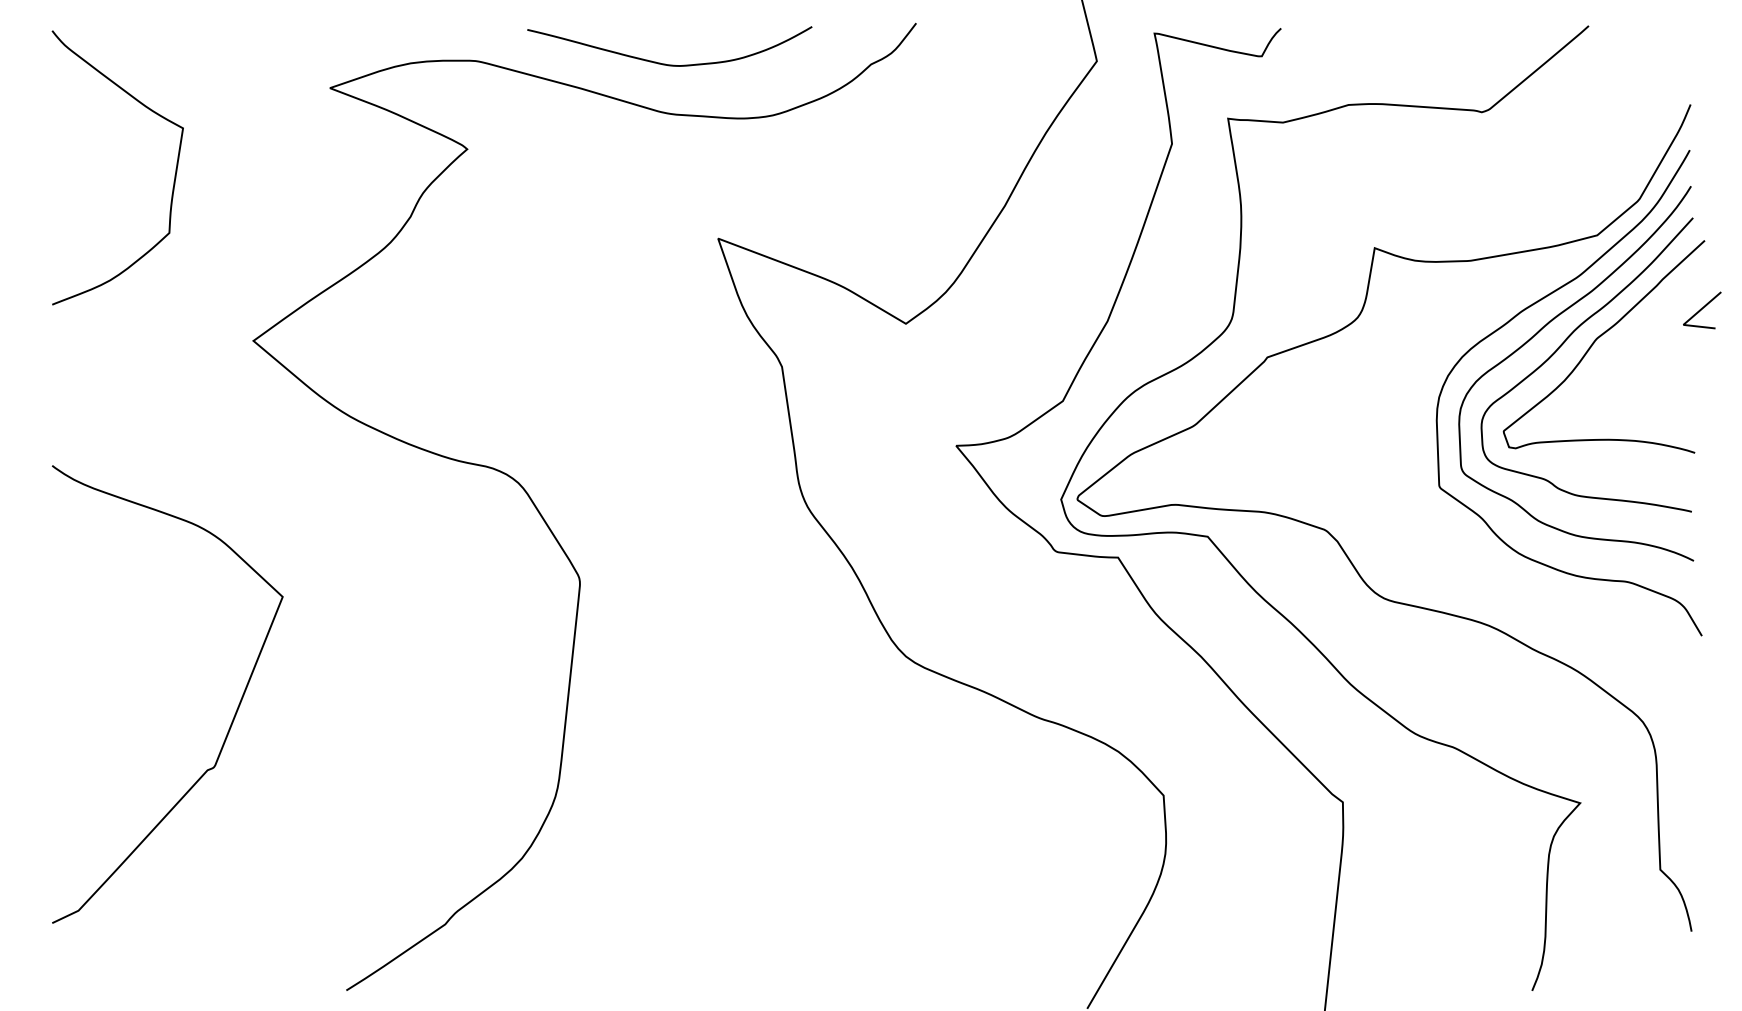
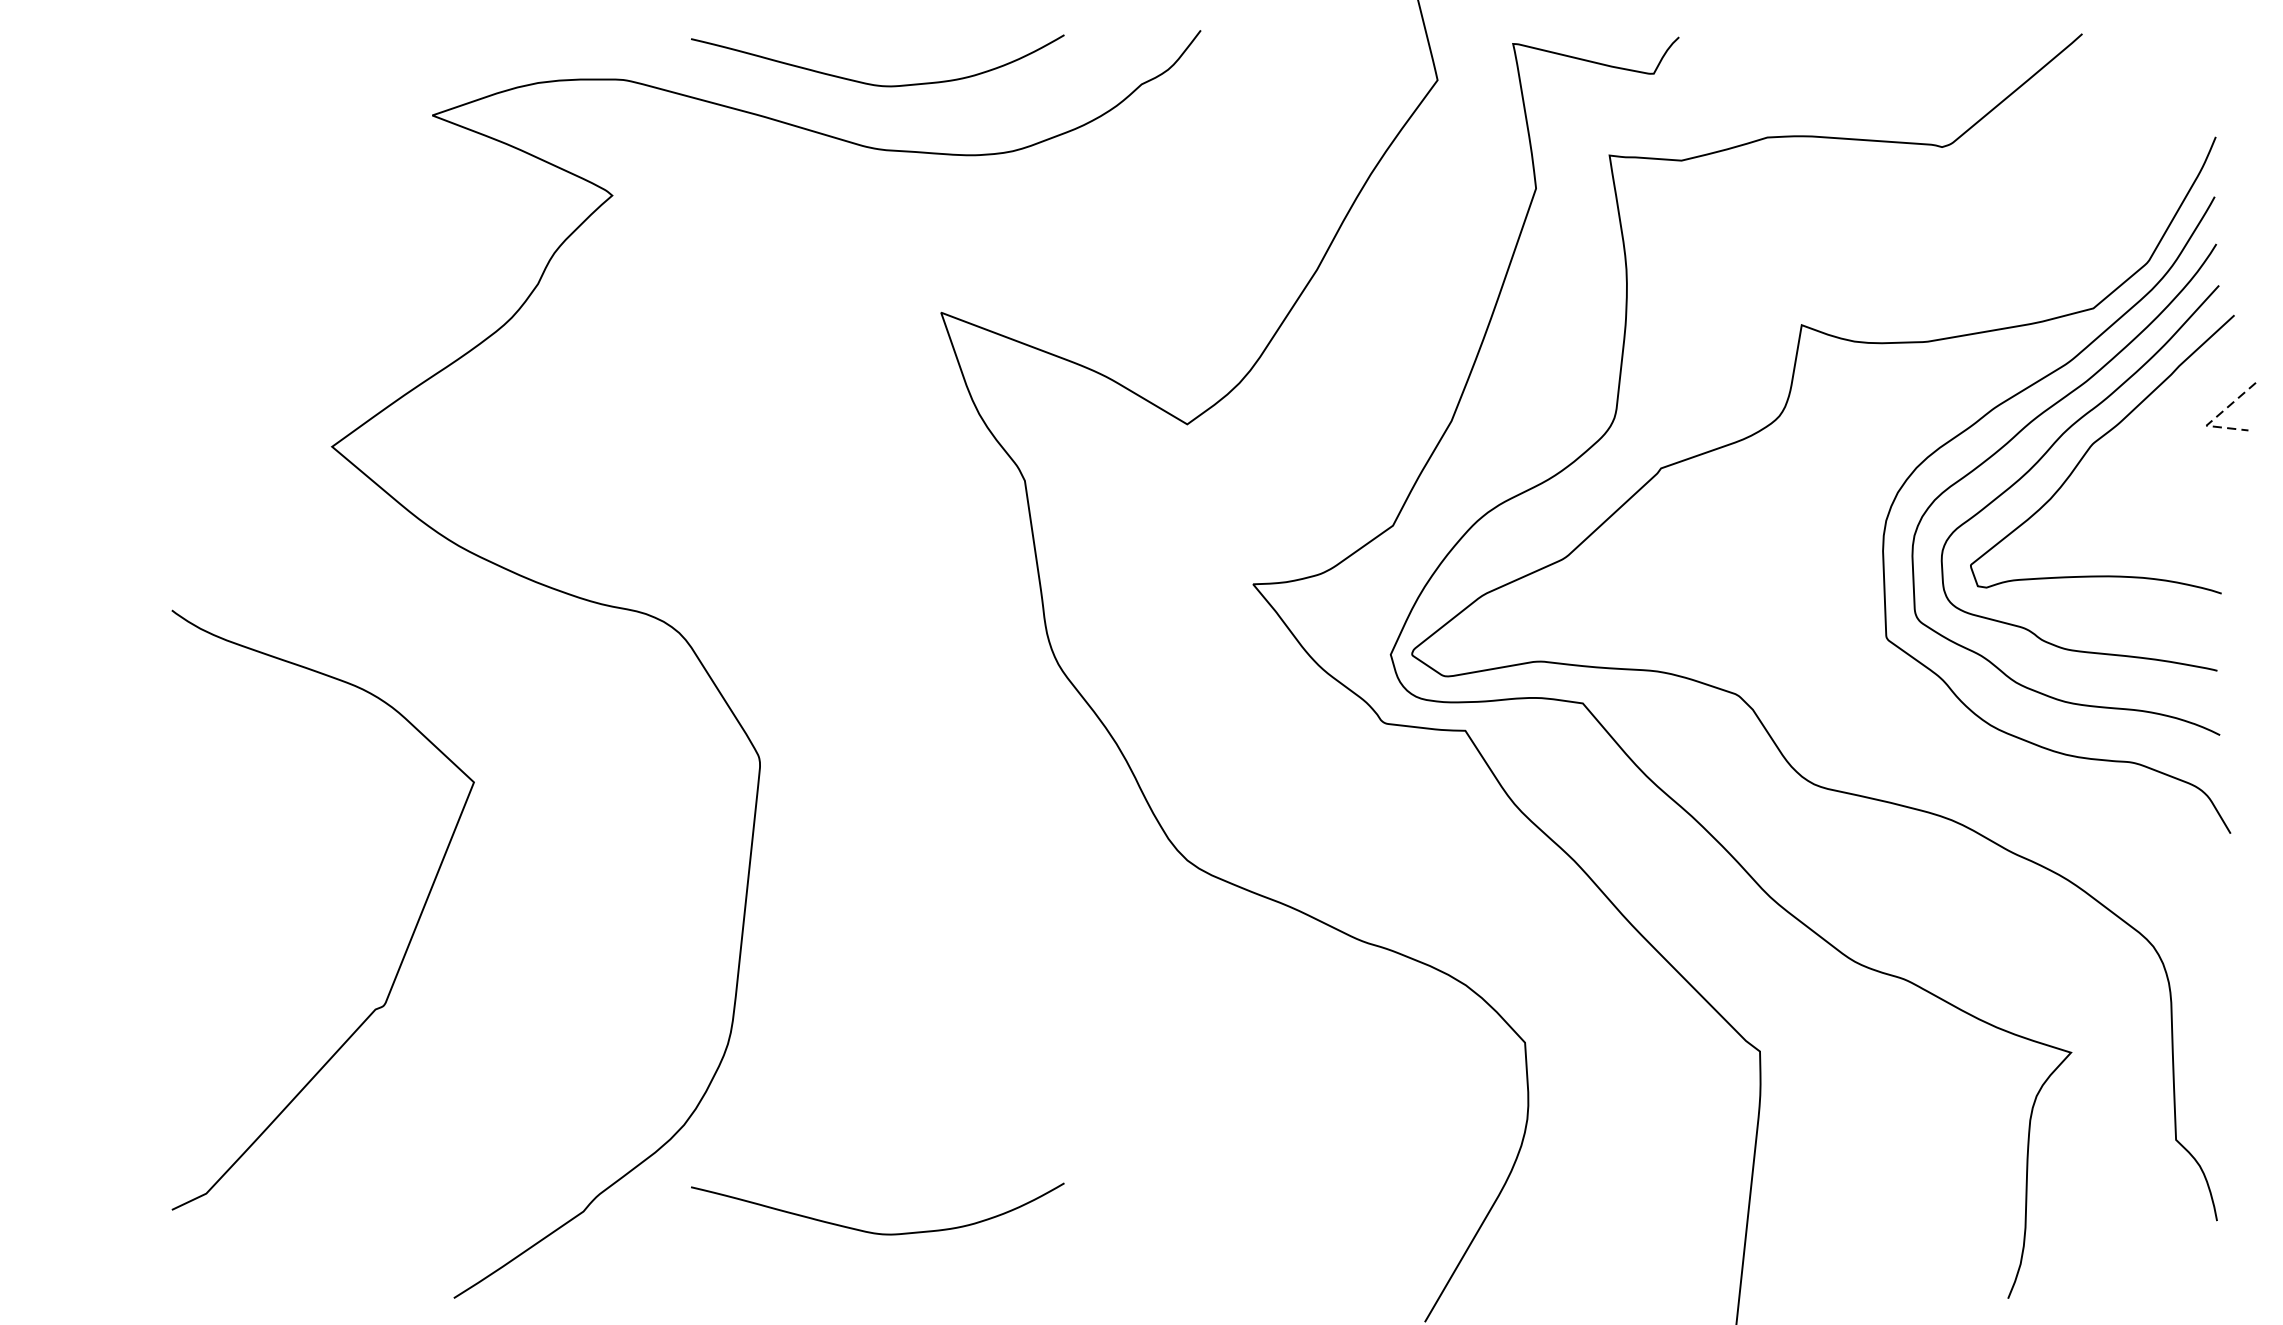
curve: (174, 175) -> (228, 229), removed
line: (1689, 319) -> (2214, 418), solid -> dashed
curve: (231, 721) -> (406, 945), moved
curve: (665, 939) -> (872, 1231), added

